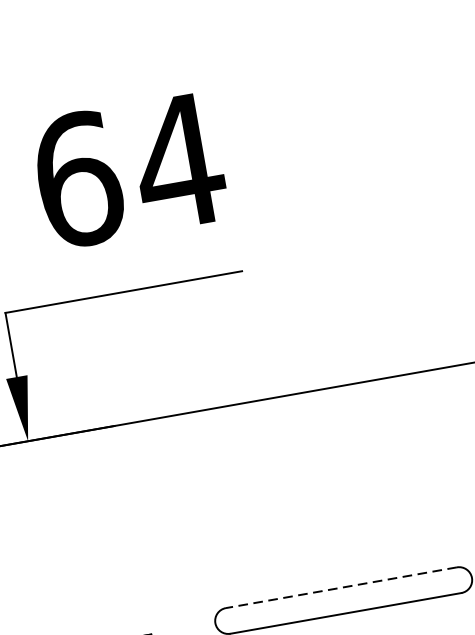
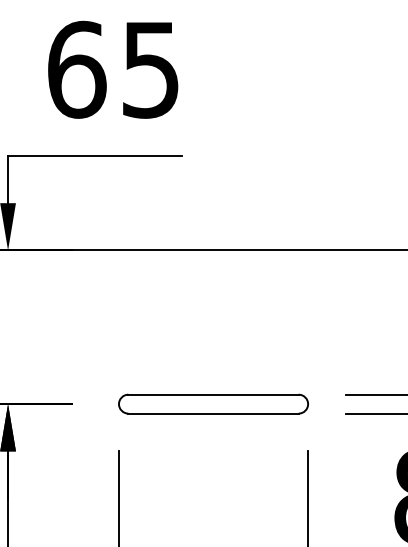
text: (178, 162) -> (150, 70), 64 -> 65
line: (341, 587) -> (213, 394), dashed -> solid

